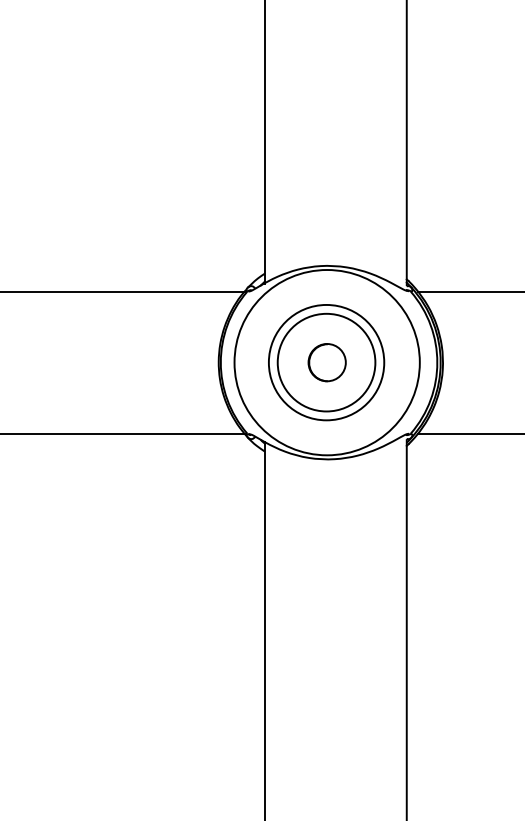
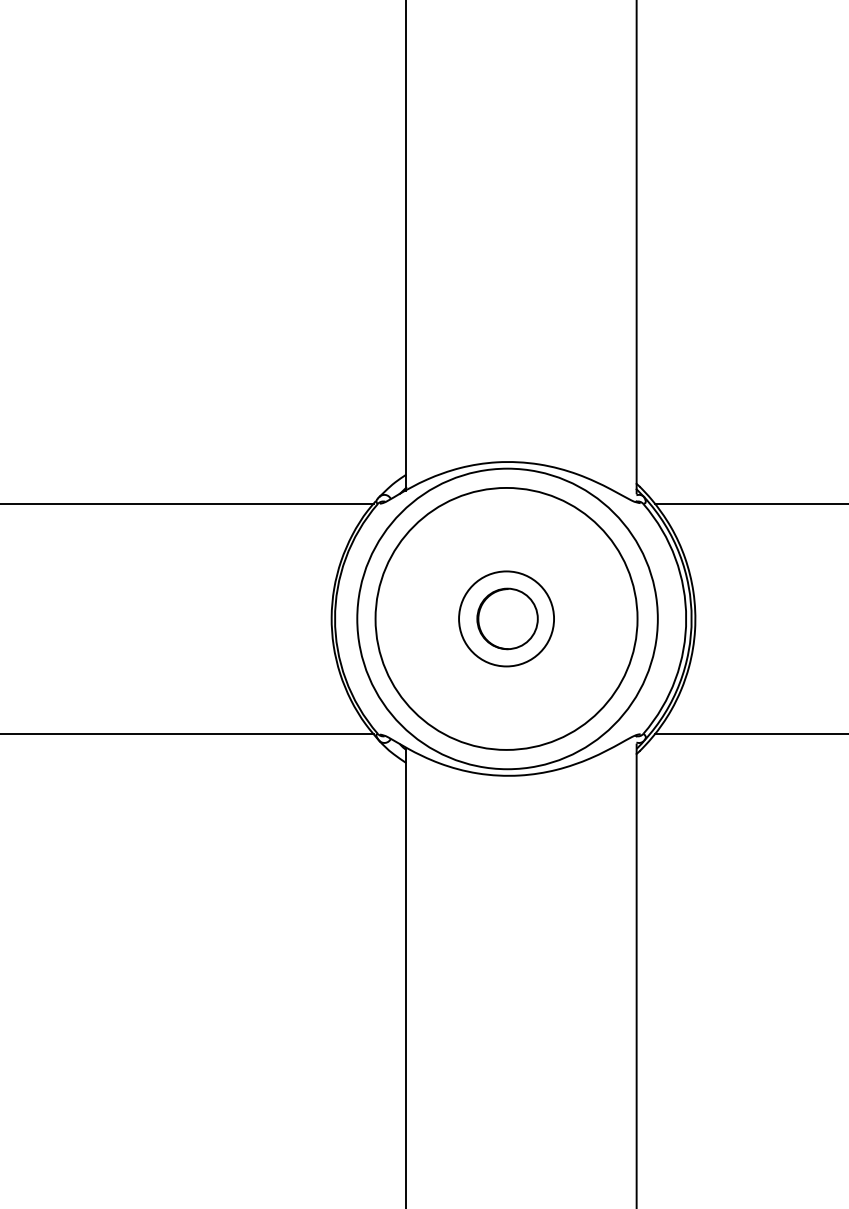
circle: (326, 362) -> (506, 618), size x0.6
circle: (326, 362) -> (506, 618), size x1.4

